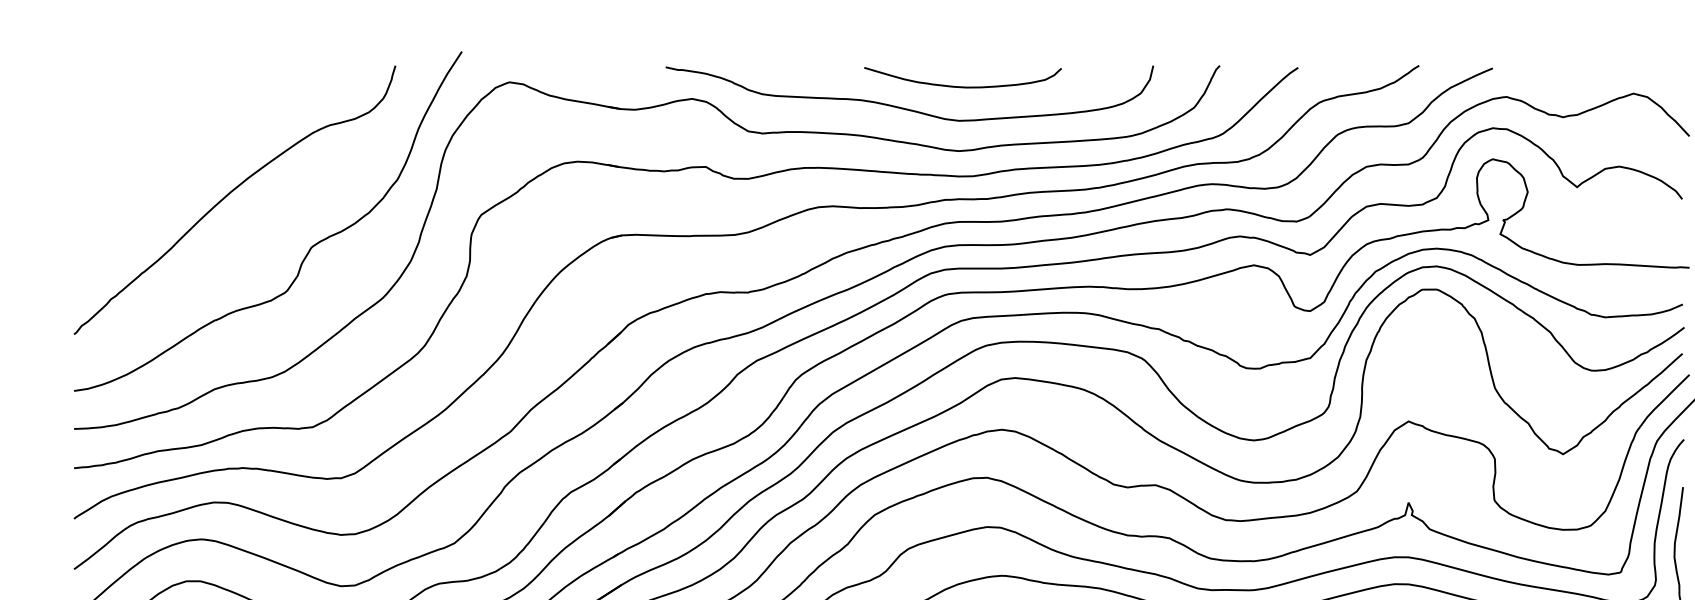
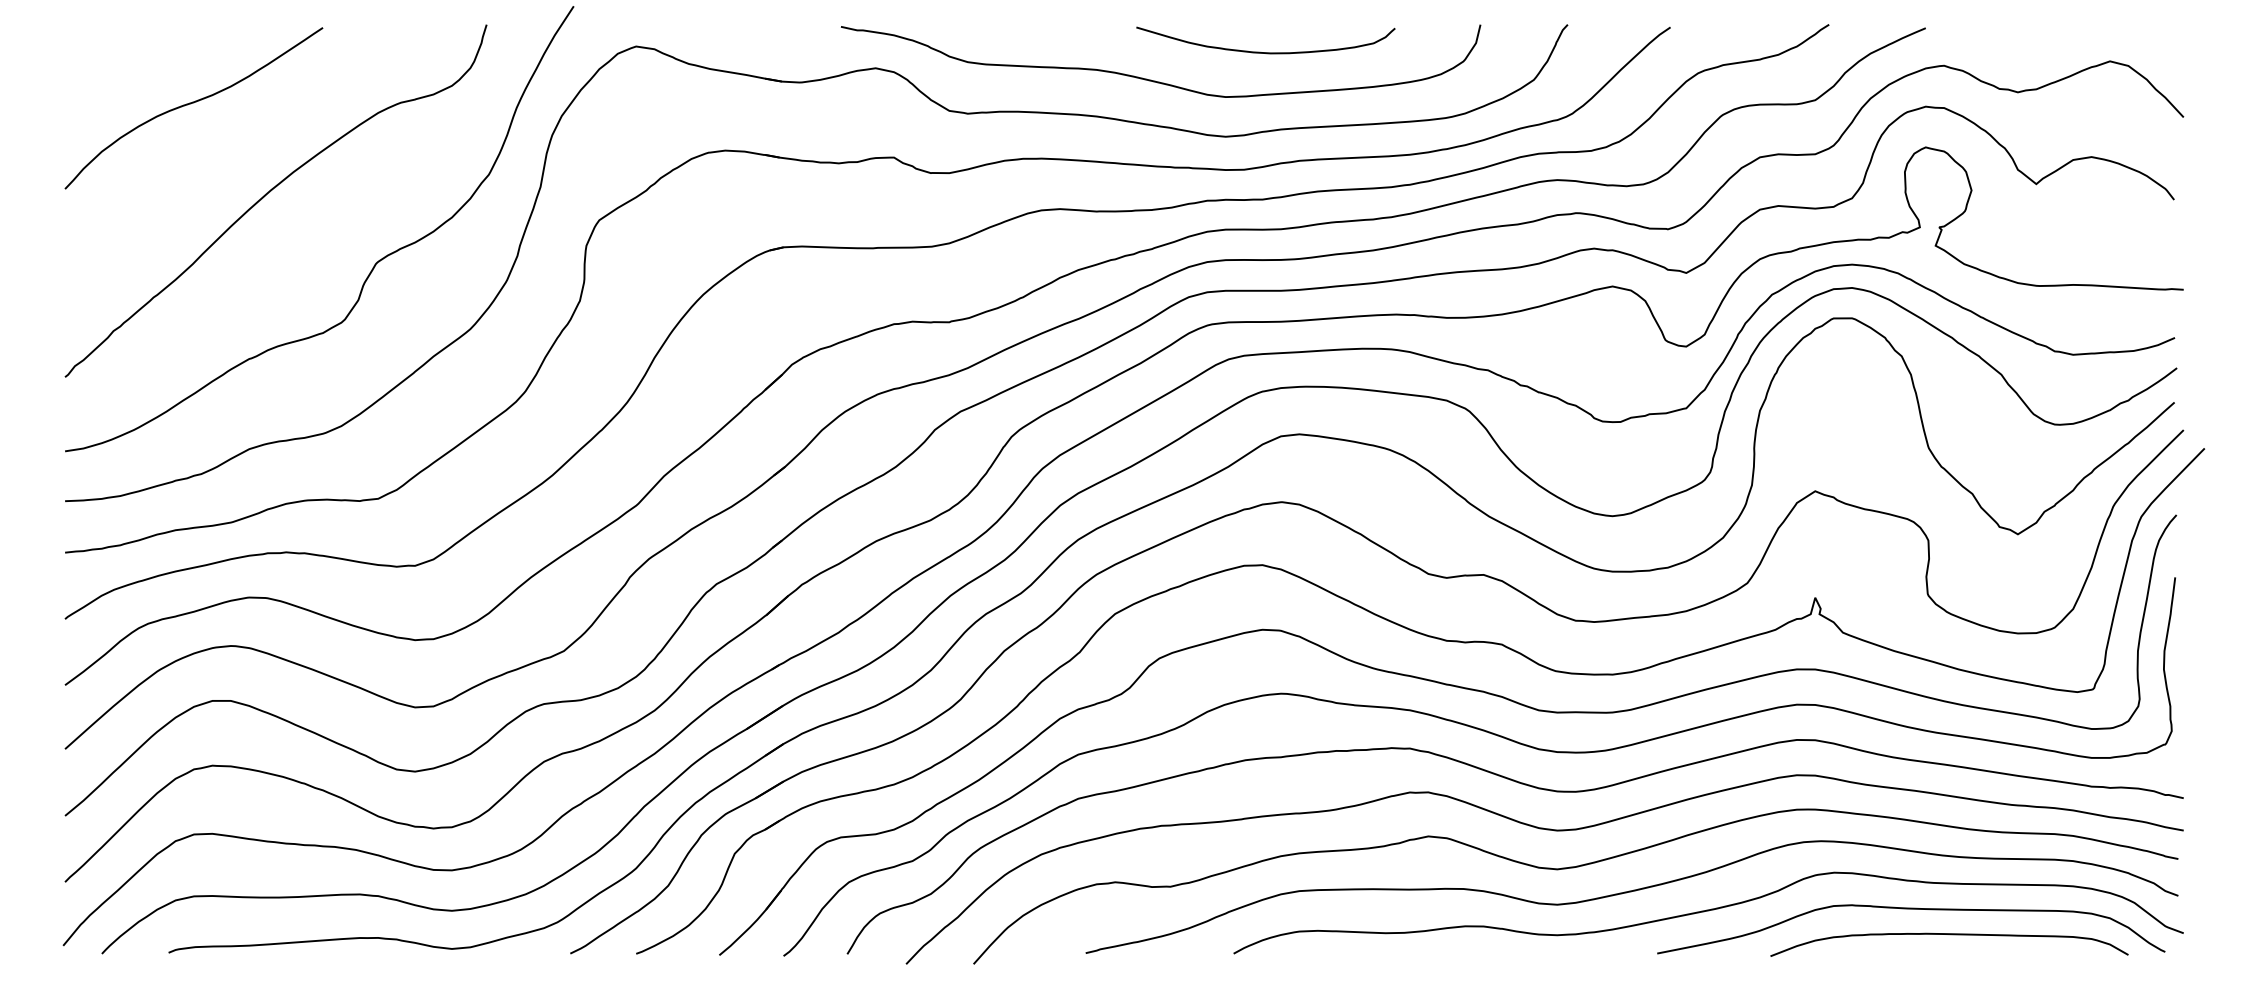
curve: (962, 86) -> (1265, 52), moved
curve: (172, 125) -> (193, 103), added

